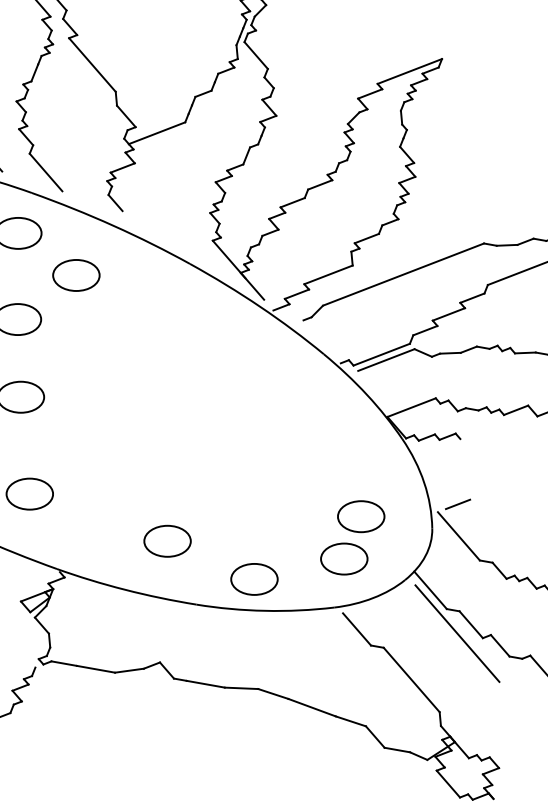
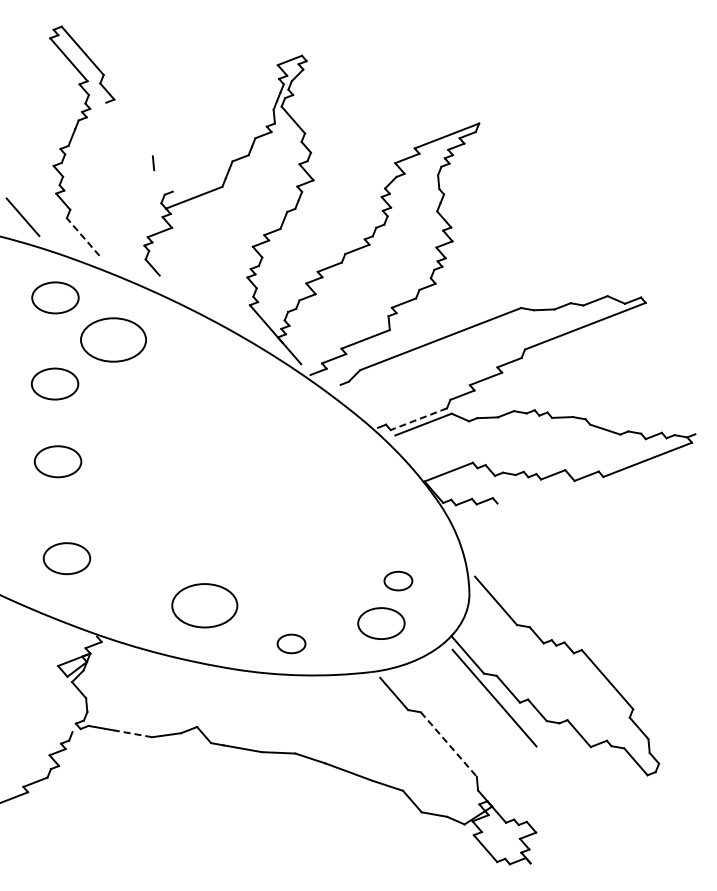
line: (92, 64) -> (129, 129), removed
line: (126, 115) -> (163, 180), removed
line: (46, 172) -> (83, 237), solid -> dashed
part: (76, 274) -> (113, 339), size x1.4
line: (381, 354) -> (418, 419), solid -> dashed
line: (458, 503) -> (495, 568), removed
part: (361, 515) -> (398, 580), size x0.6
part: (167, 540) -> (204, 605), size x1.4
part: (254, 578) -> (291, 643), size x0.6
line: (95, 668) -> (132, 733), solid -> dashed
line: (411, 679) -> (448, 744), solid -> dashed

